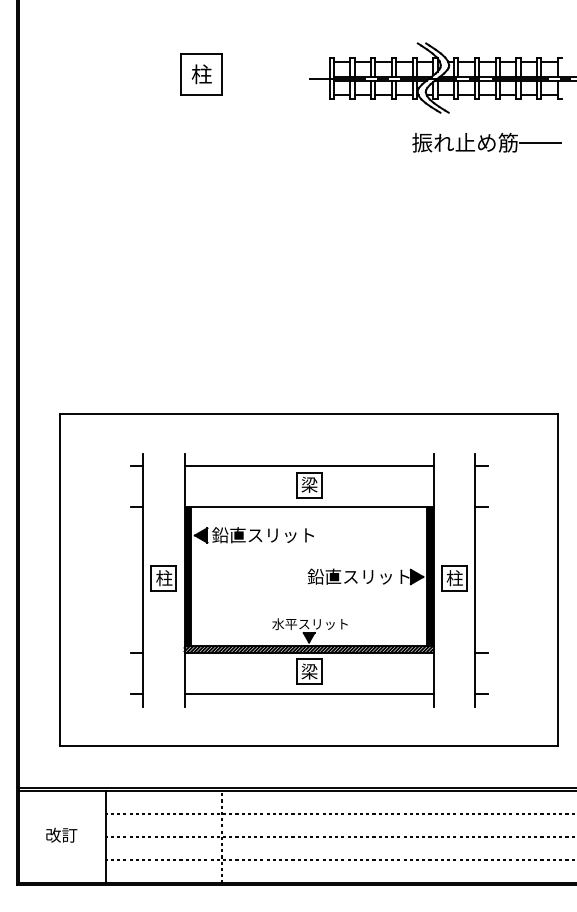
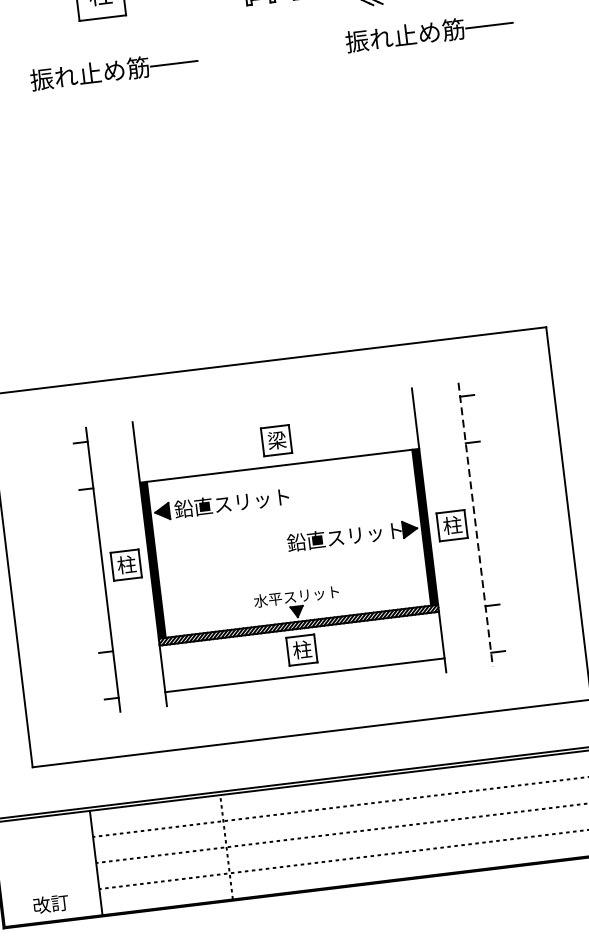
part: (205, 142) -> (113, 70), added
line: (308, 465) -> (273, 418), removed
line: (475, 580) -> (476, 525), solid -> dashed
text: (309, 671) -> (302, 649), 梁 -> 柱
text: (61, 834) -> (50, 903), moved

